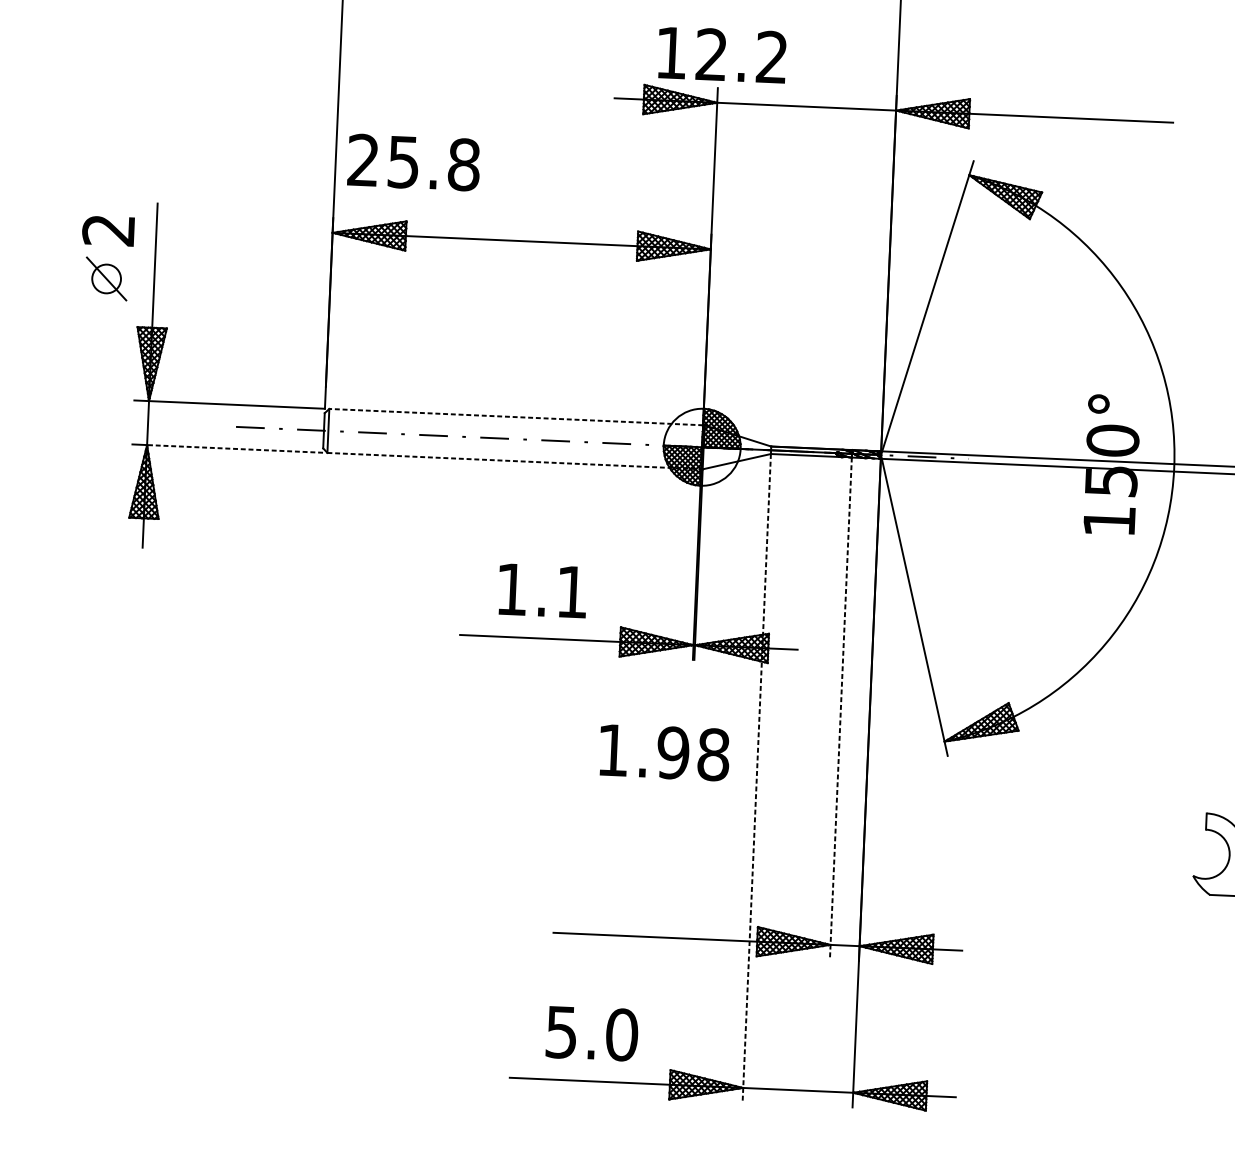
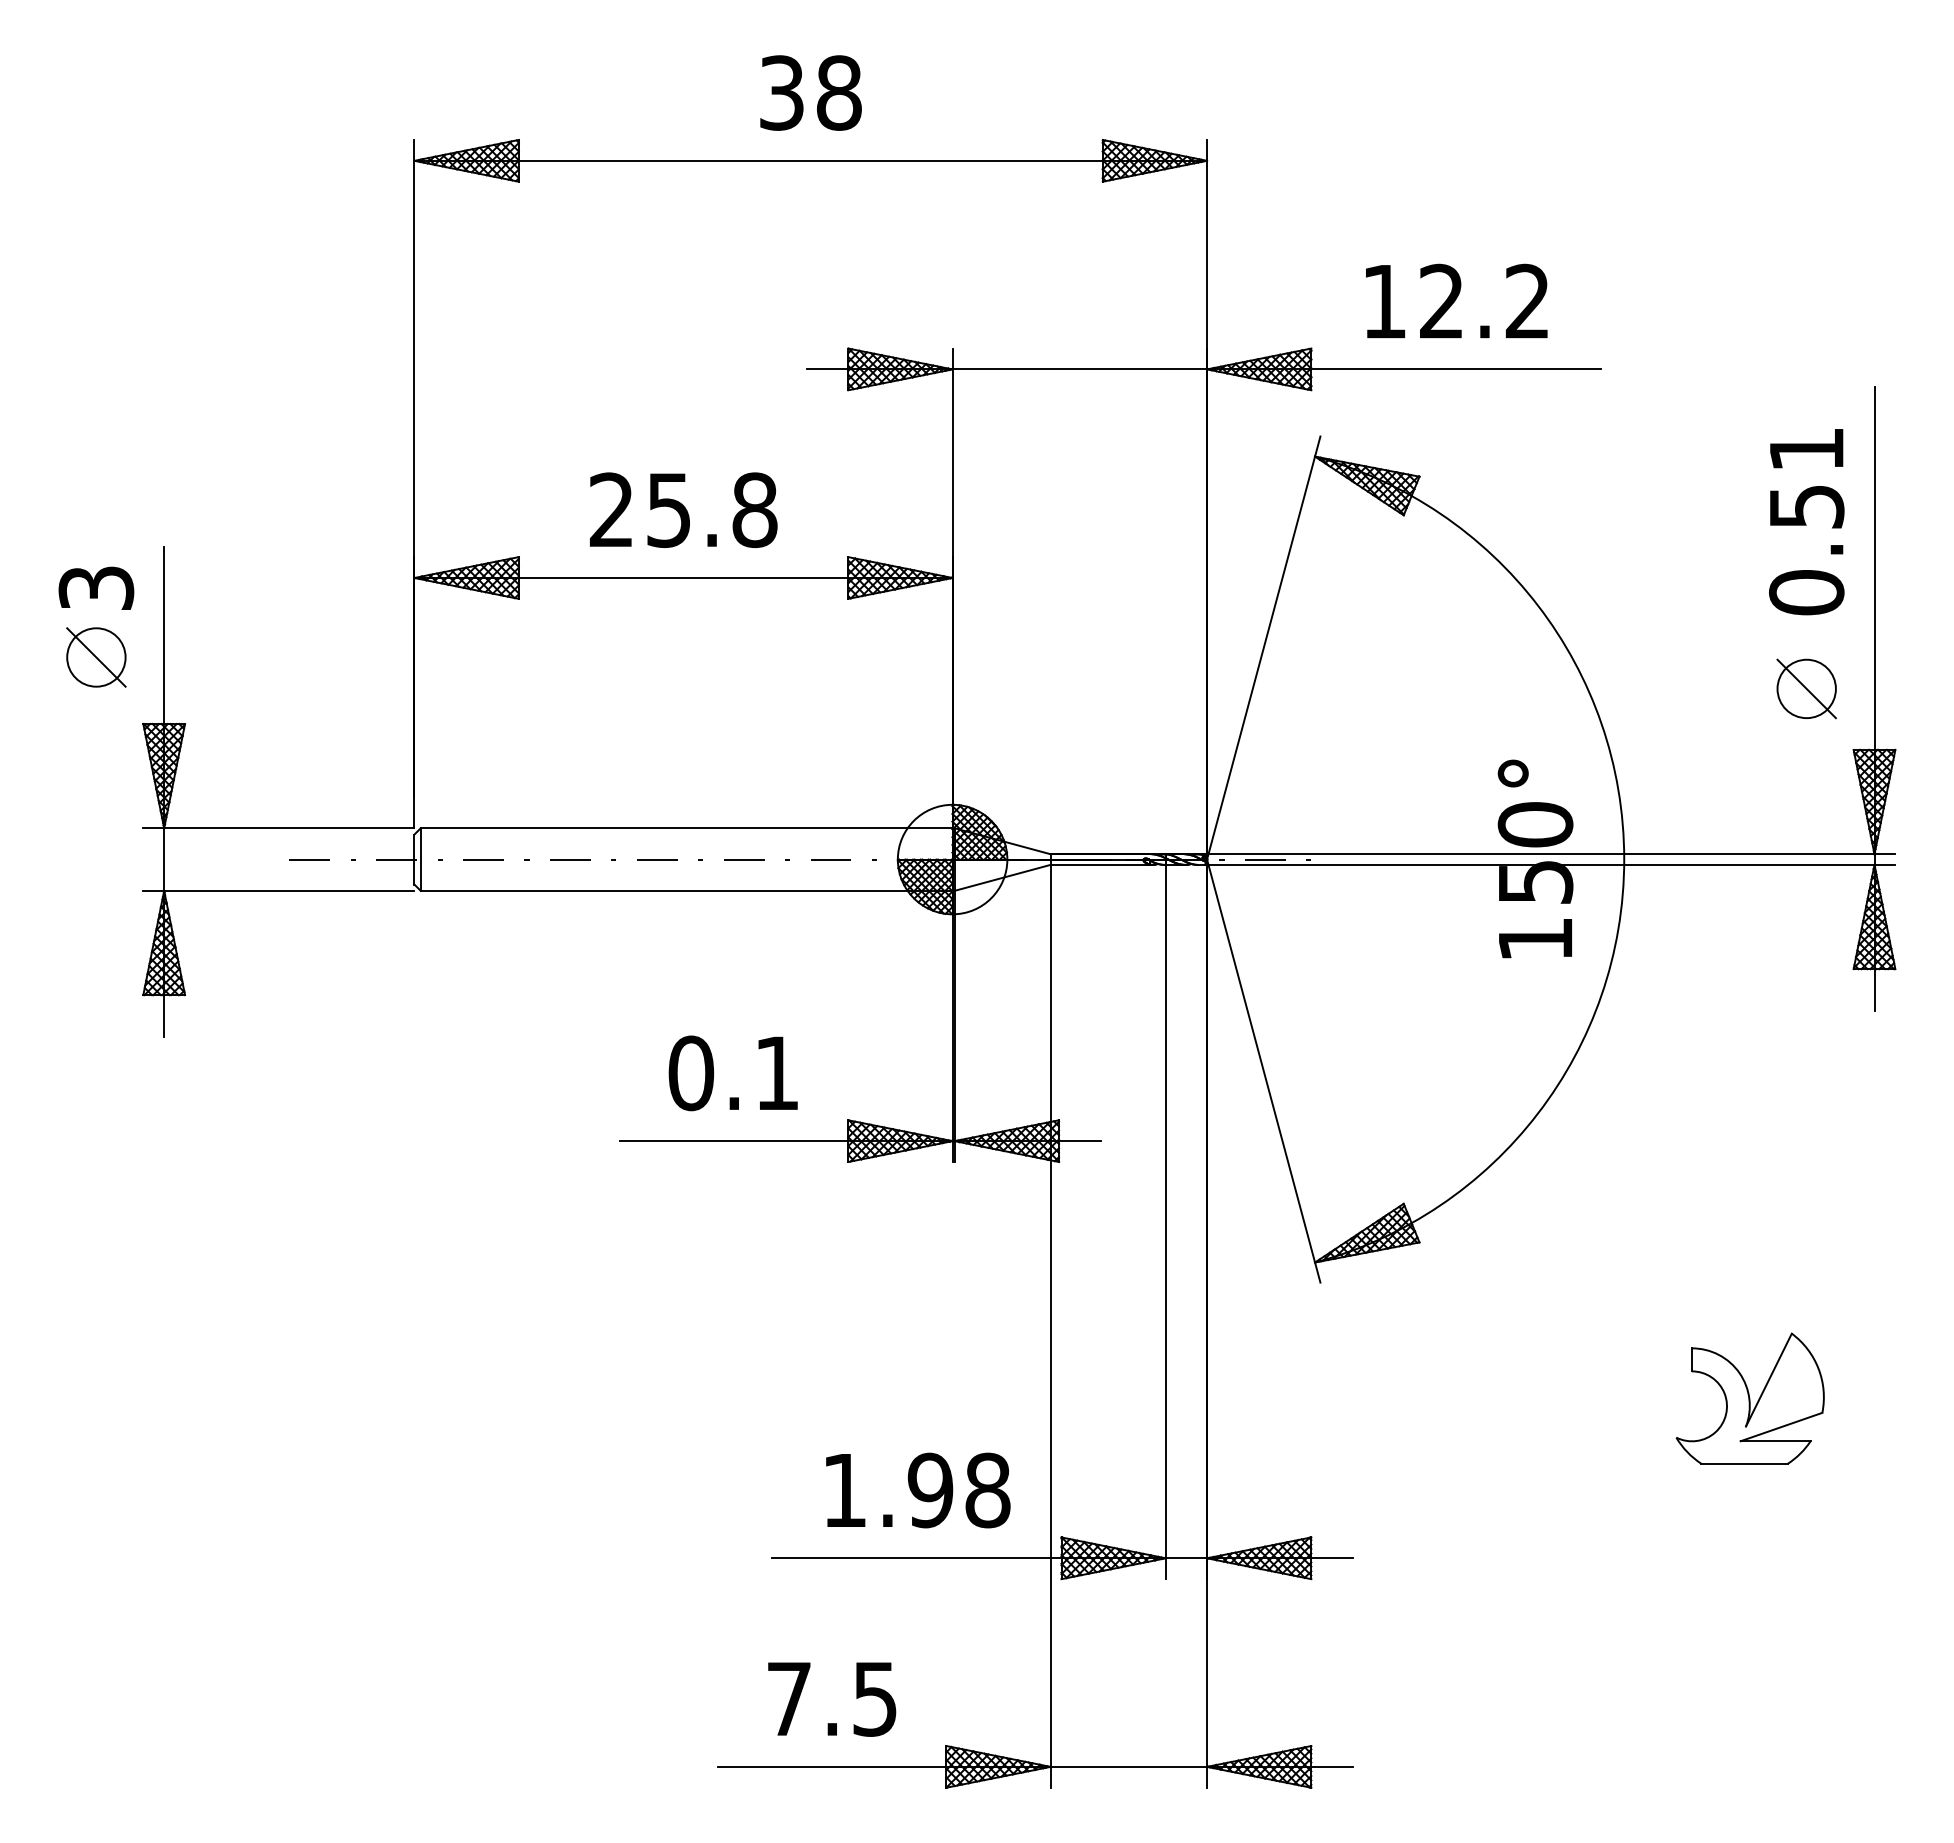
text: (722, 54) -> (1456, 300), moved
text: (413, 162) -> (683, 509), moved
text: (108, 230) -> (96, 588), 2 -> 3
circle: (106, 278) -> (96, 657), size x1.43
line: (516, 417) -> (686, 828), dashed -> solid
line: (234, 448) -> (288, 890), dashed -> solid
line: (514, 460) -> (686, 890), dashed -> solid
text: (512, 589) -> (691, 1073), 1.1 -> 0.1
line: (840, 708) -> (1165, 1222), dashed -> solid
text: (664, 752) -> (918, 1490), moved
line: (756, 778) -> (1050, 1326), dashed -> solid
text: (592, 1033) -> (832, 1698), 5.0 -> 7.5

